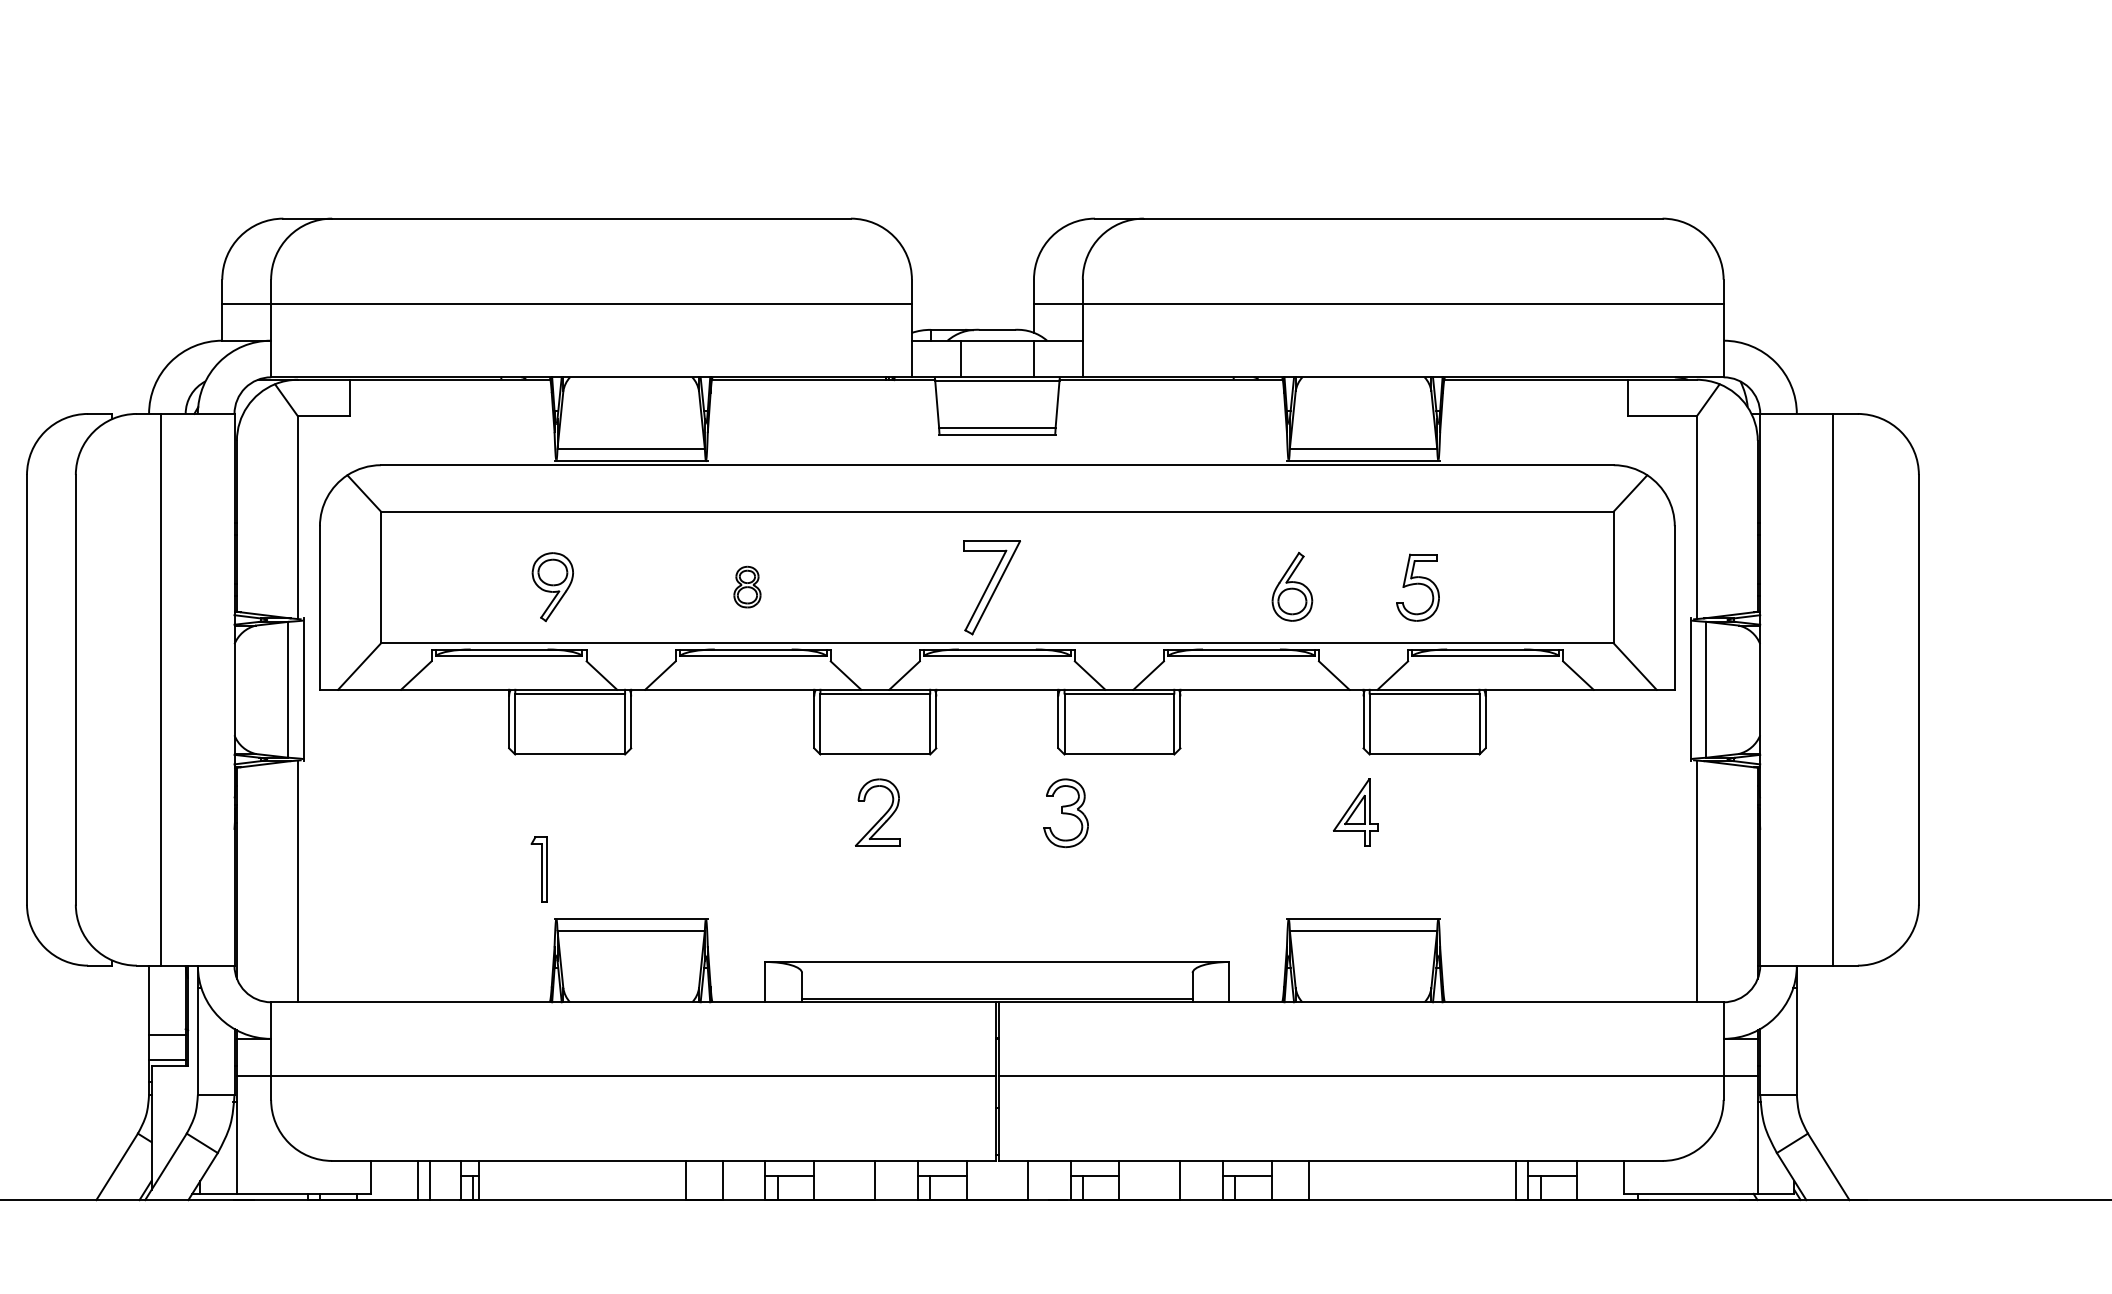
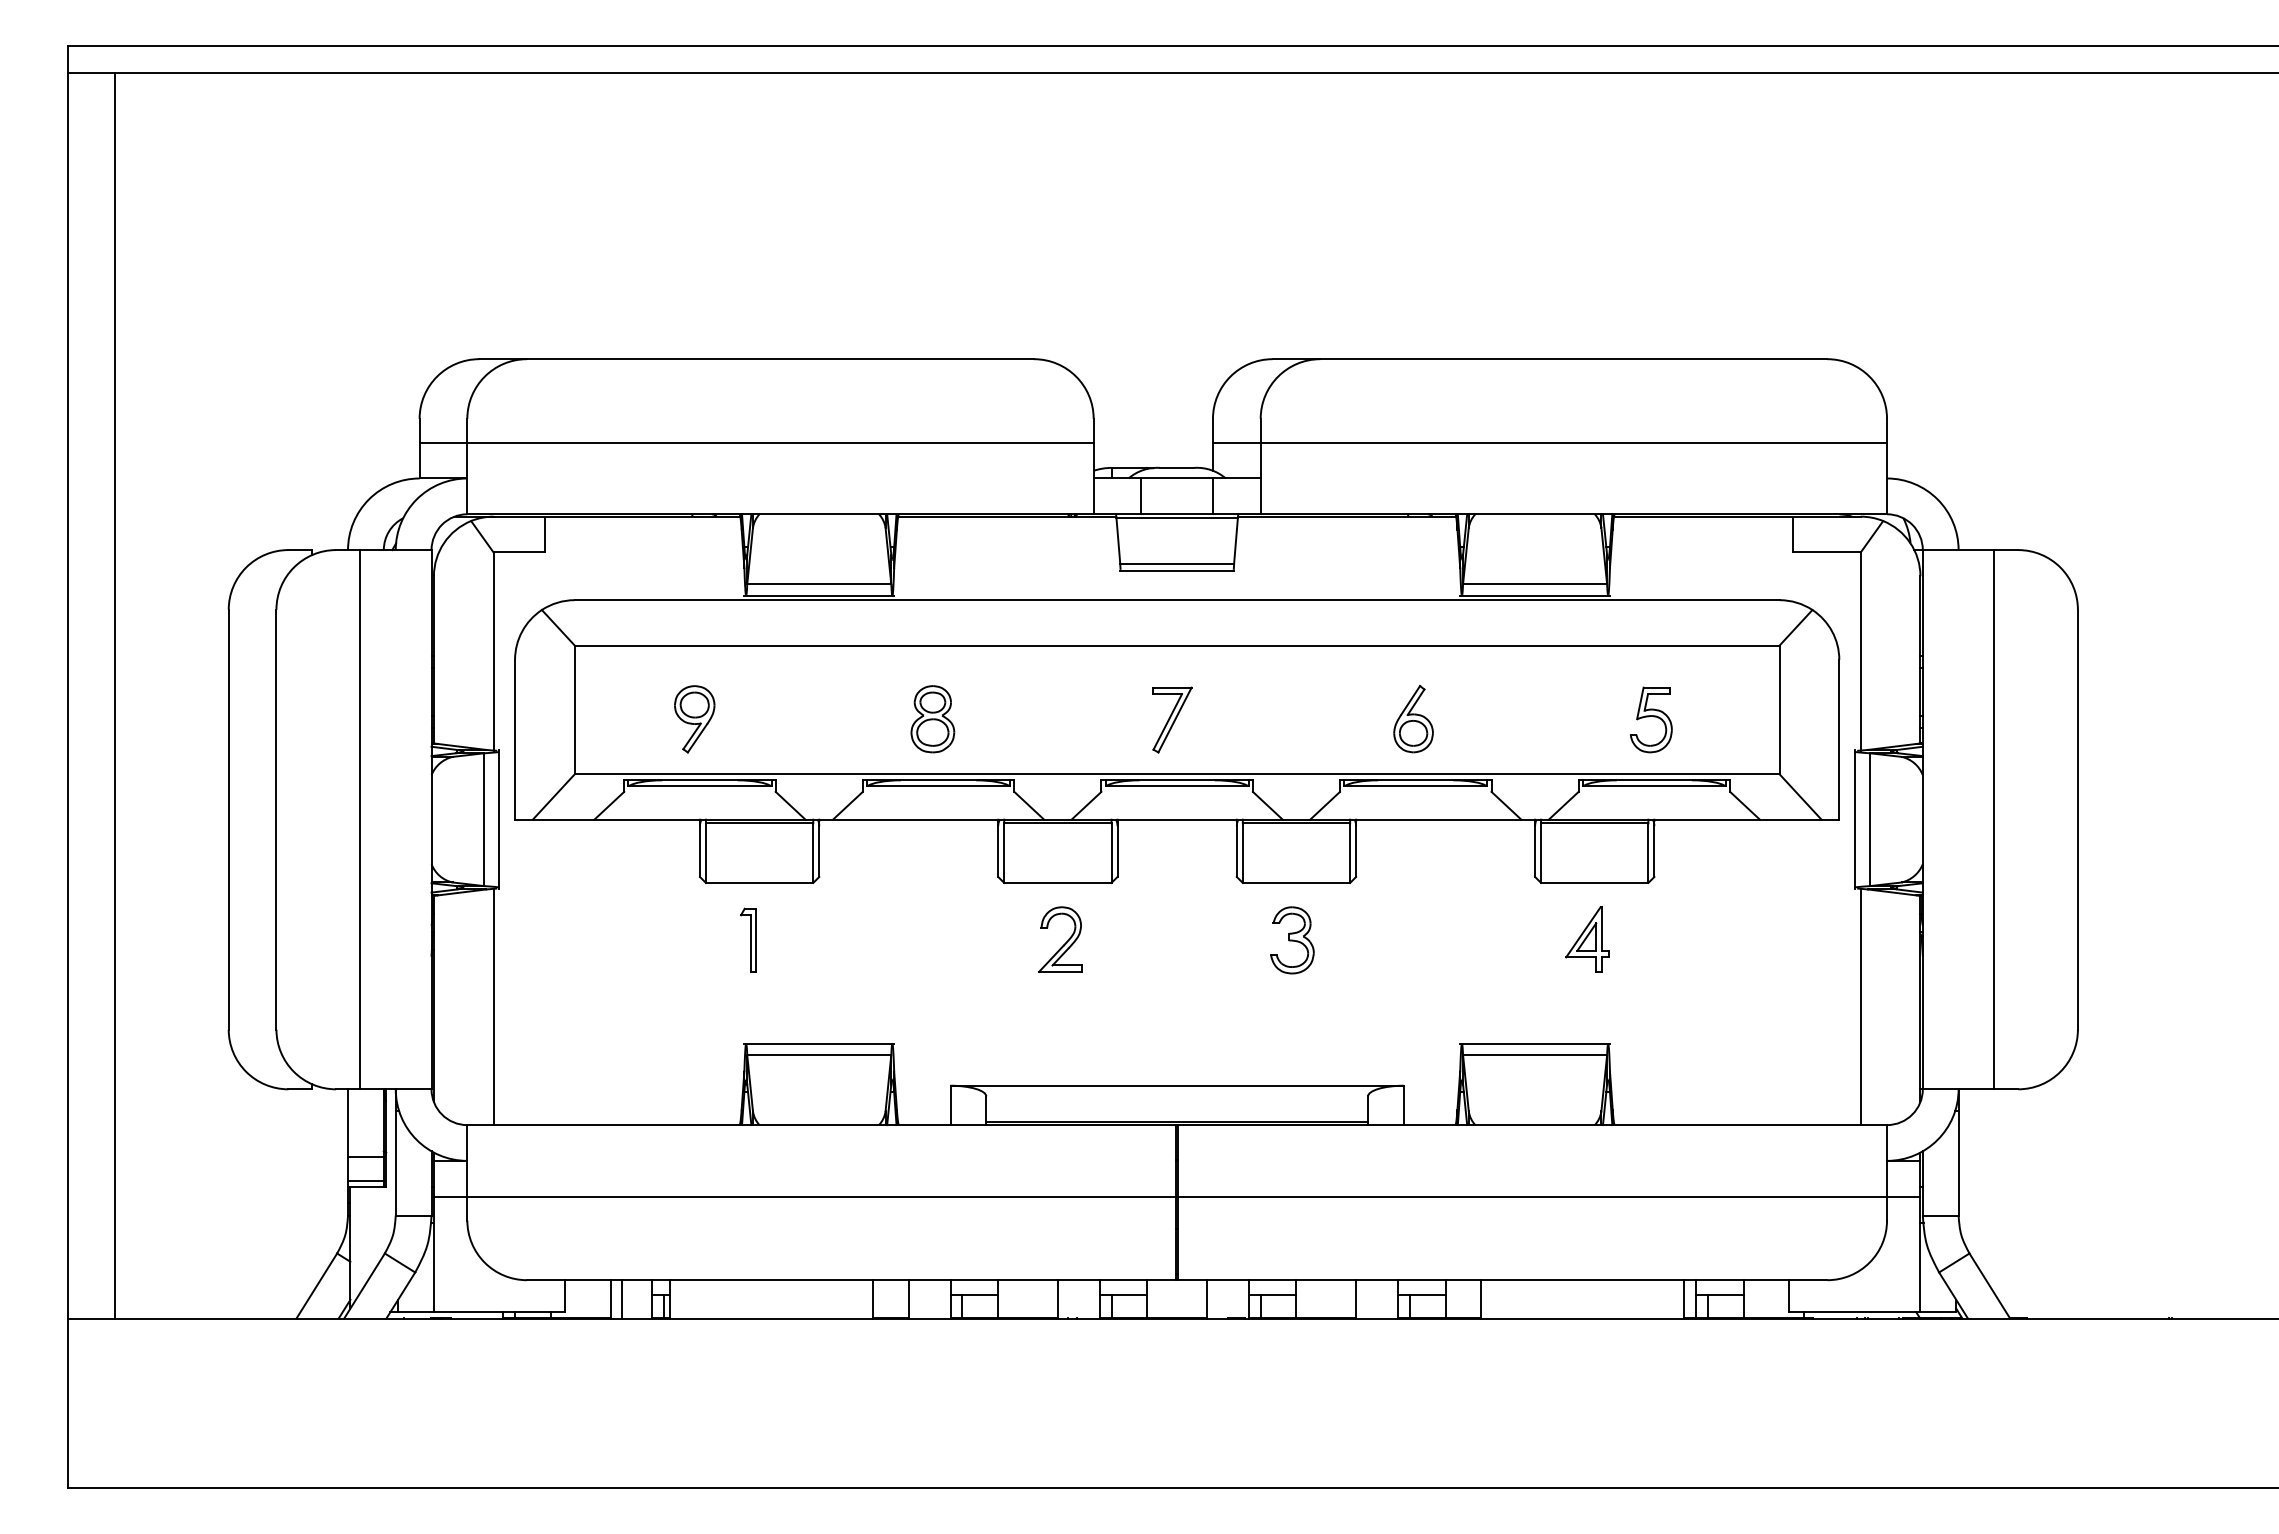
part: (1292, 586) -> (1413, 718), moved
part: (552, 587) -> (694, 719), moved
part: (747, 587) -> (932, 719), size x1.67
part: (992, 587) -> (1172, 719), size x0.71
part: (1417, 587) -> (1650, 719), moved
part: (1355, 812) -> (1587, 939), moved
part: (1066, 813) -> (1292, 940), moved
part: (539, 868) -> (748, 939), moved

